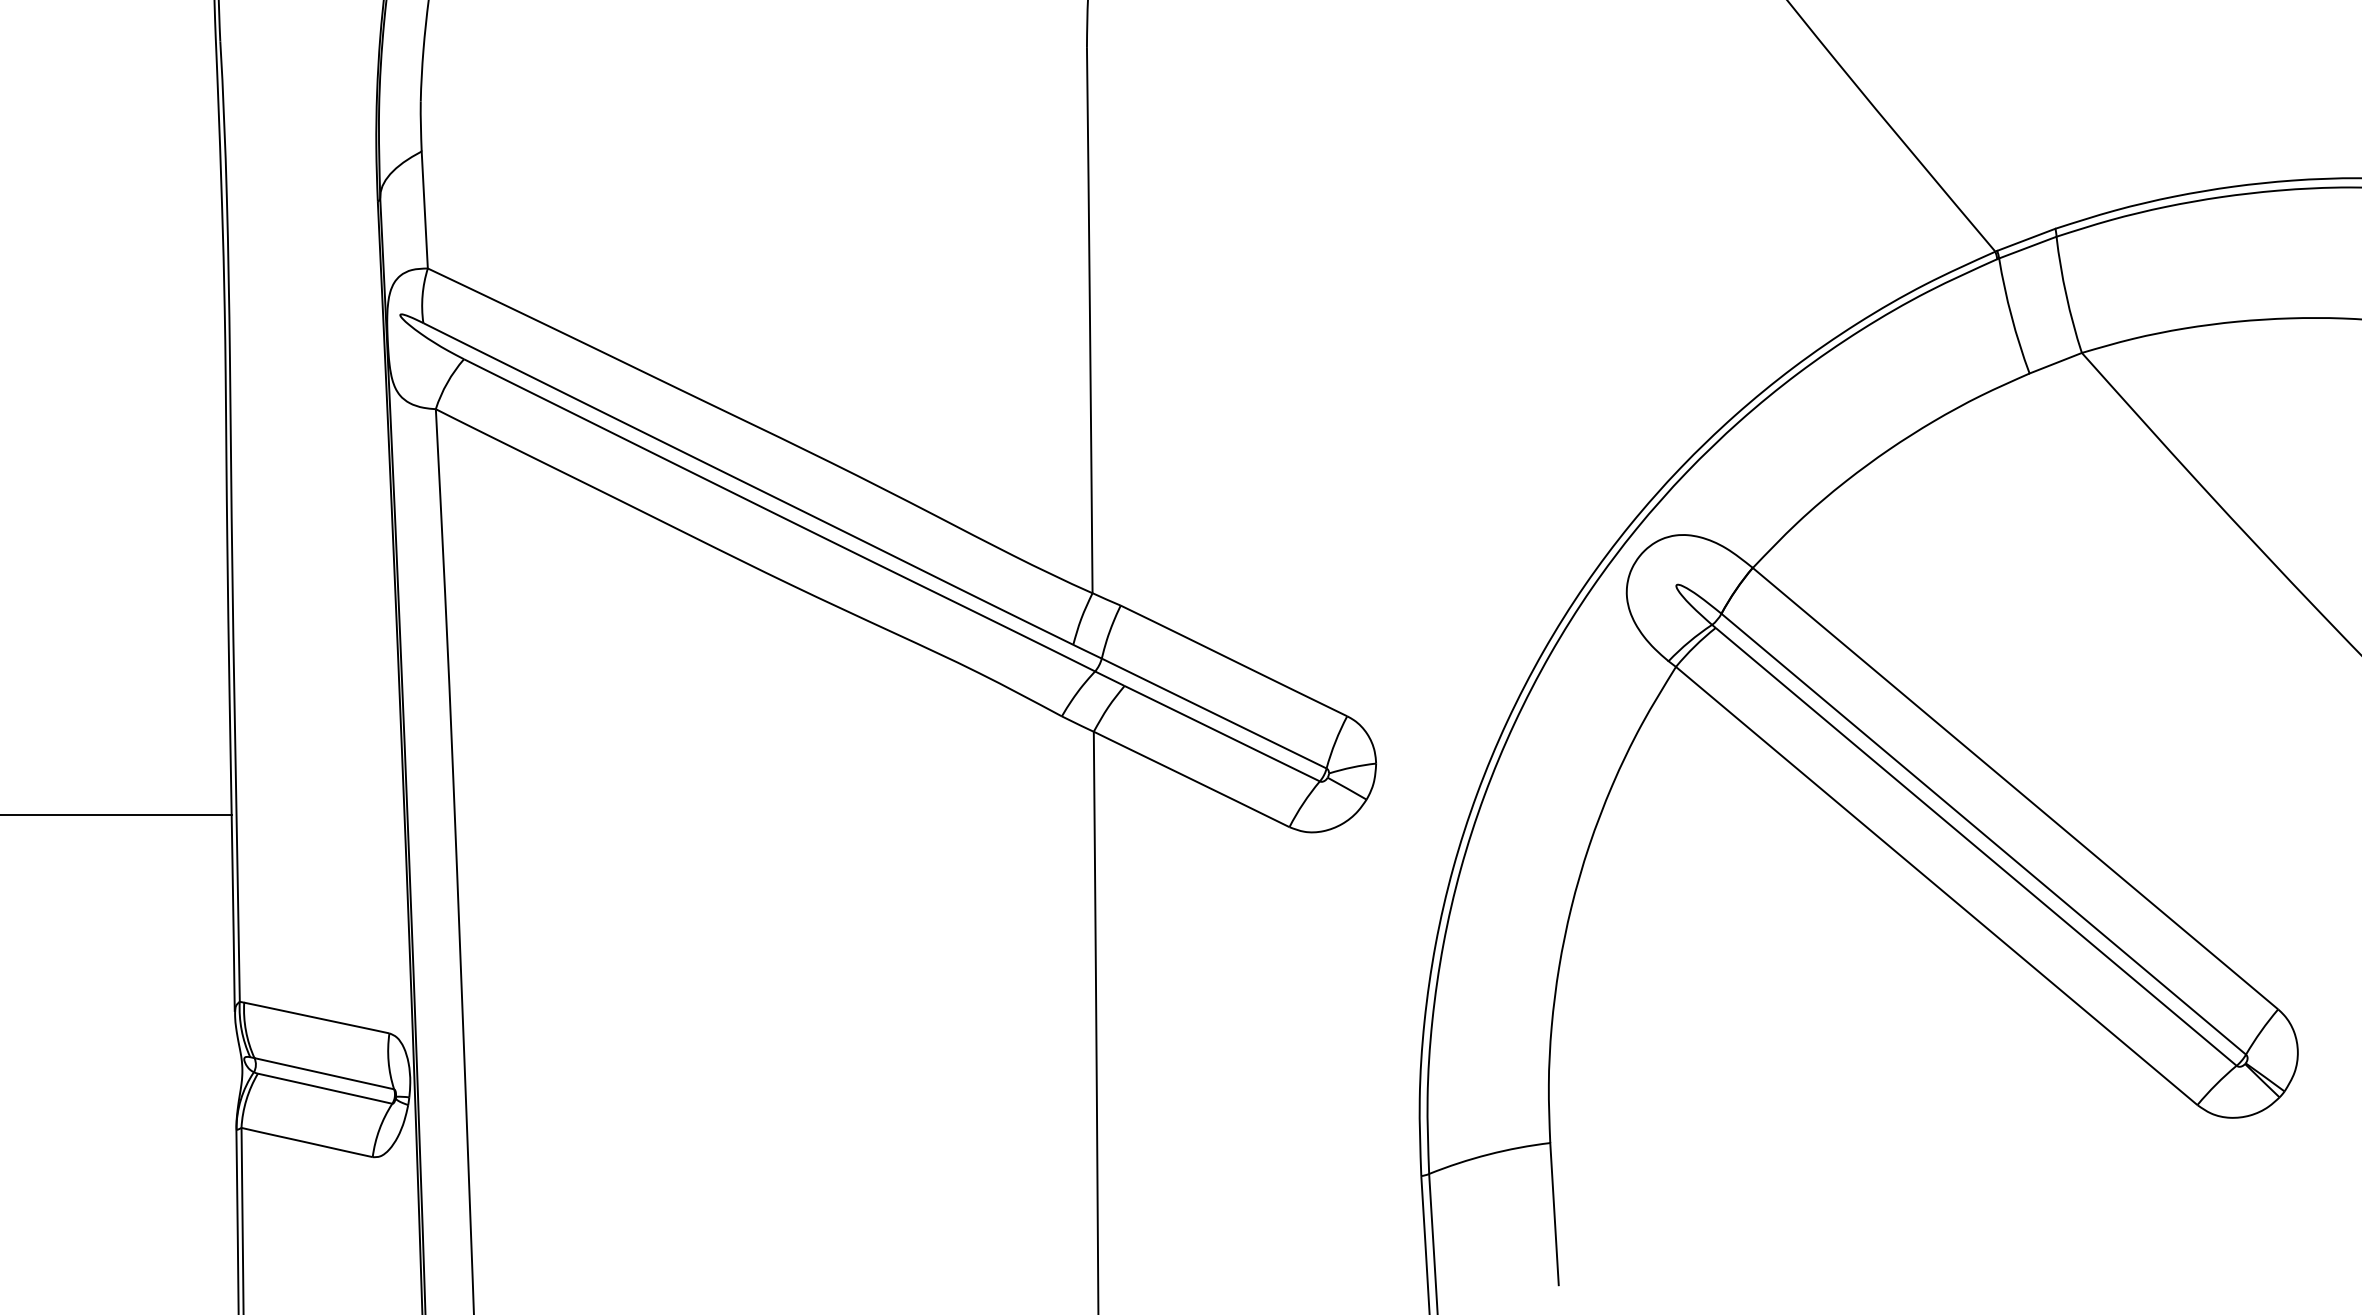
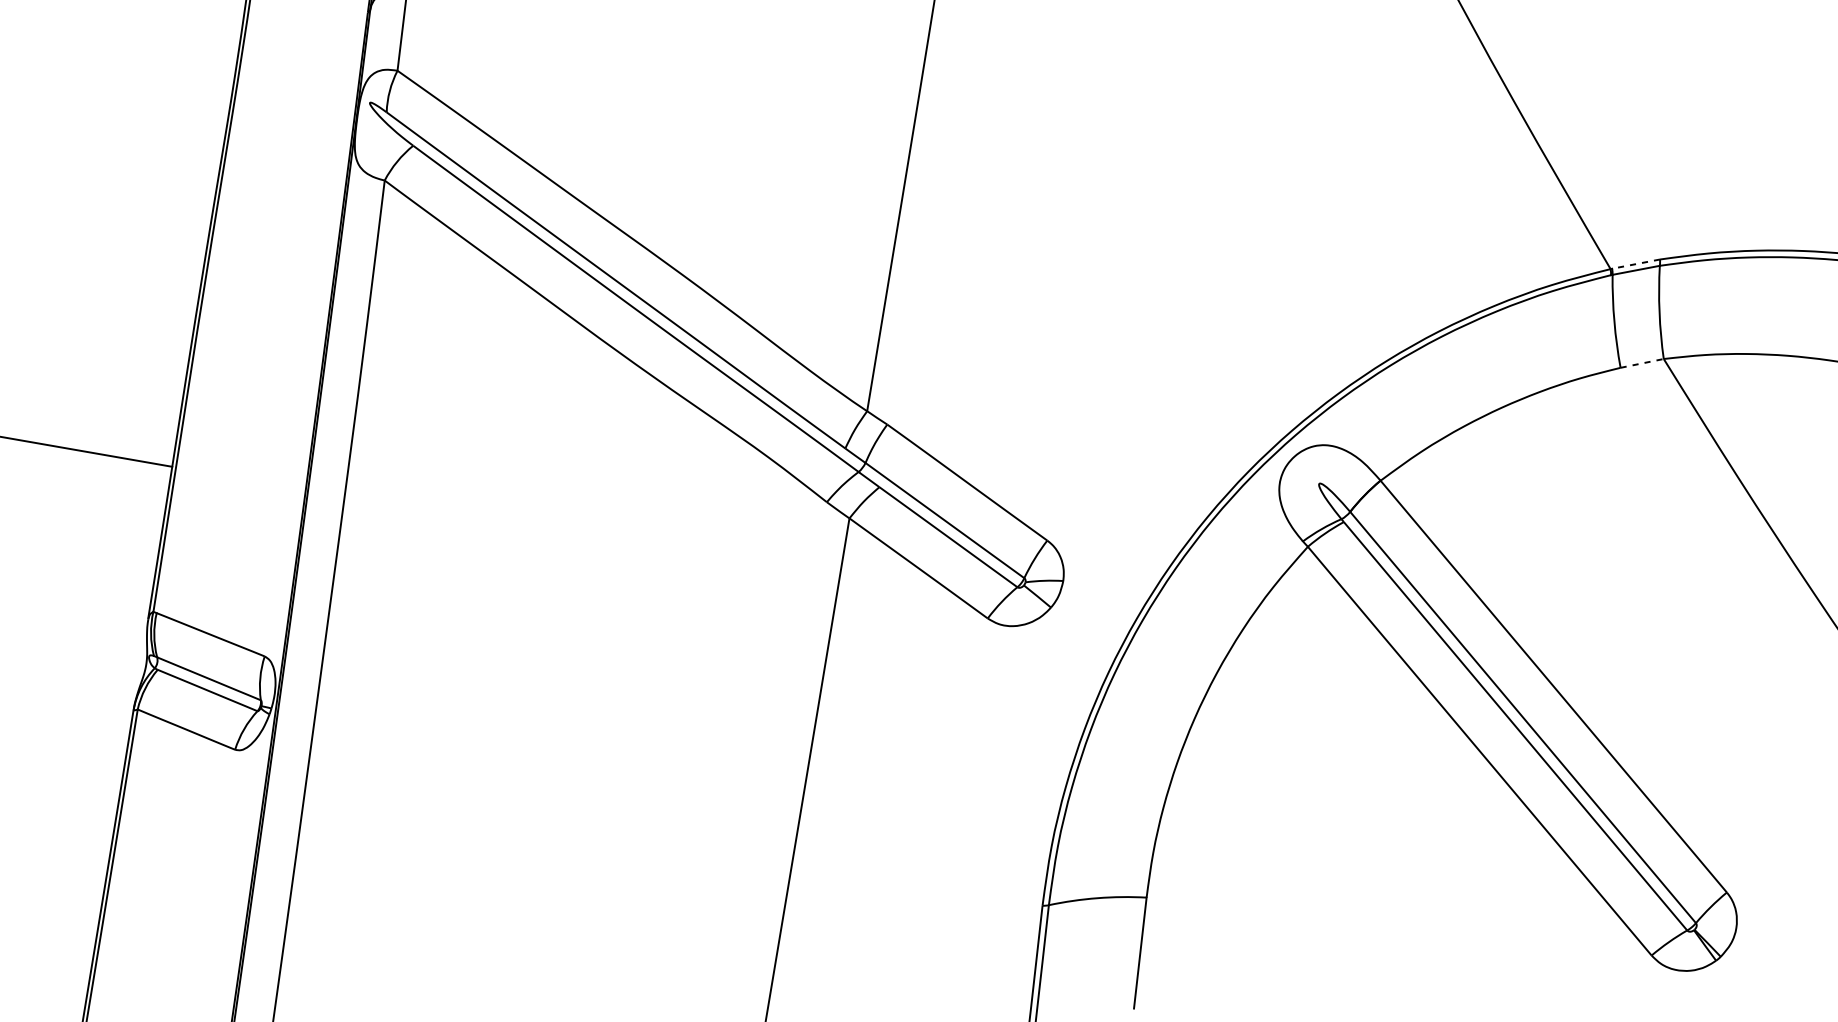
line: (2025, 240) -> (1635, 264), solid -> dashed
line: (2056, 363) -> (1642, 363), solid -> dashed

